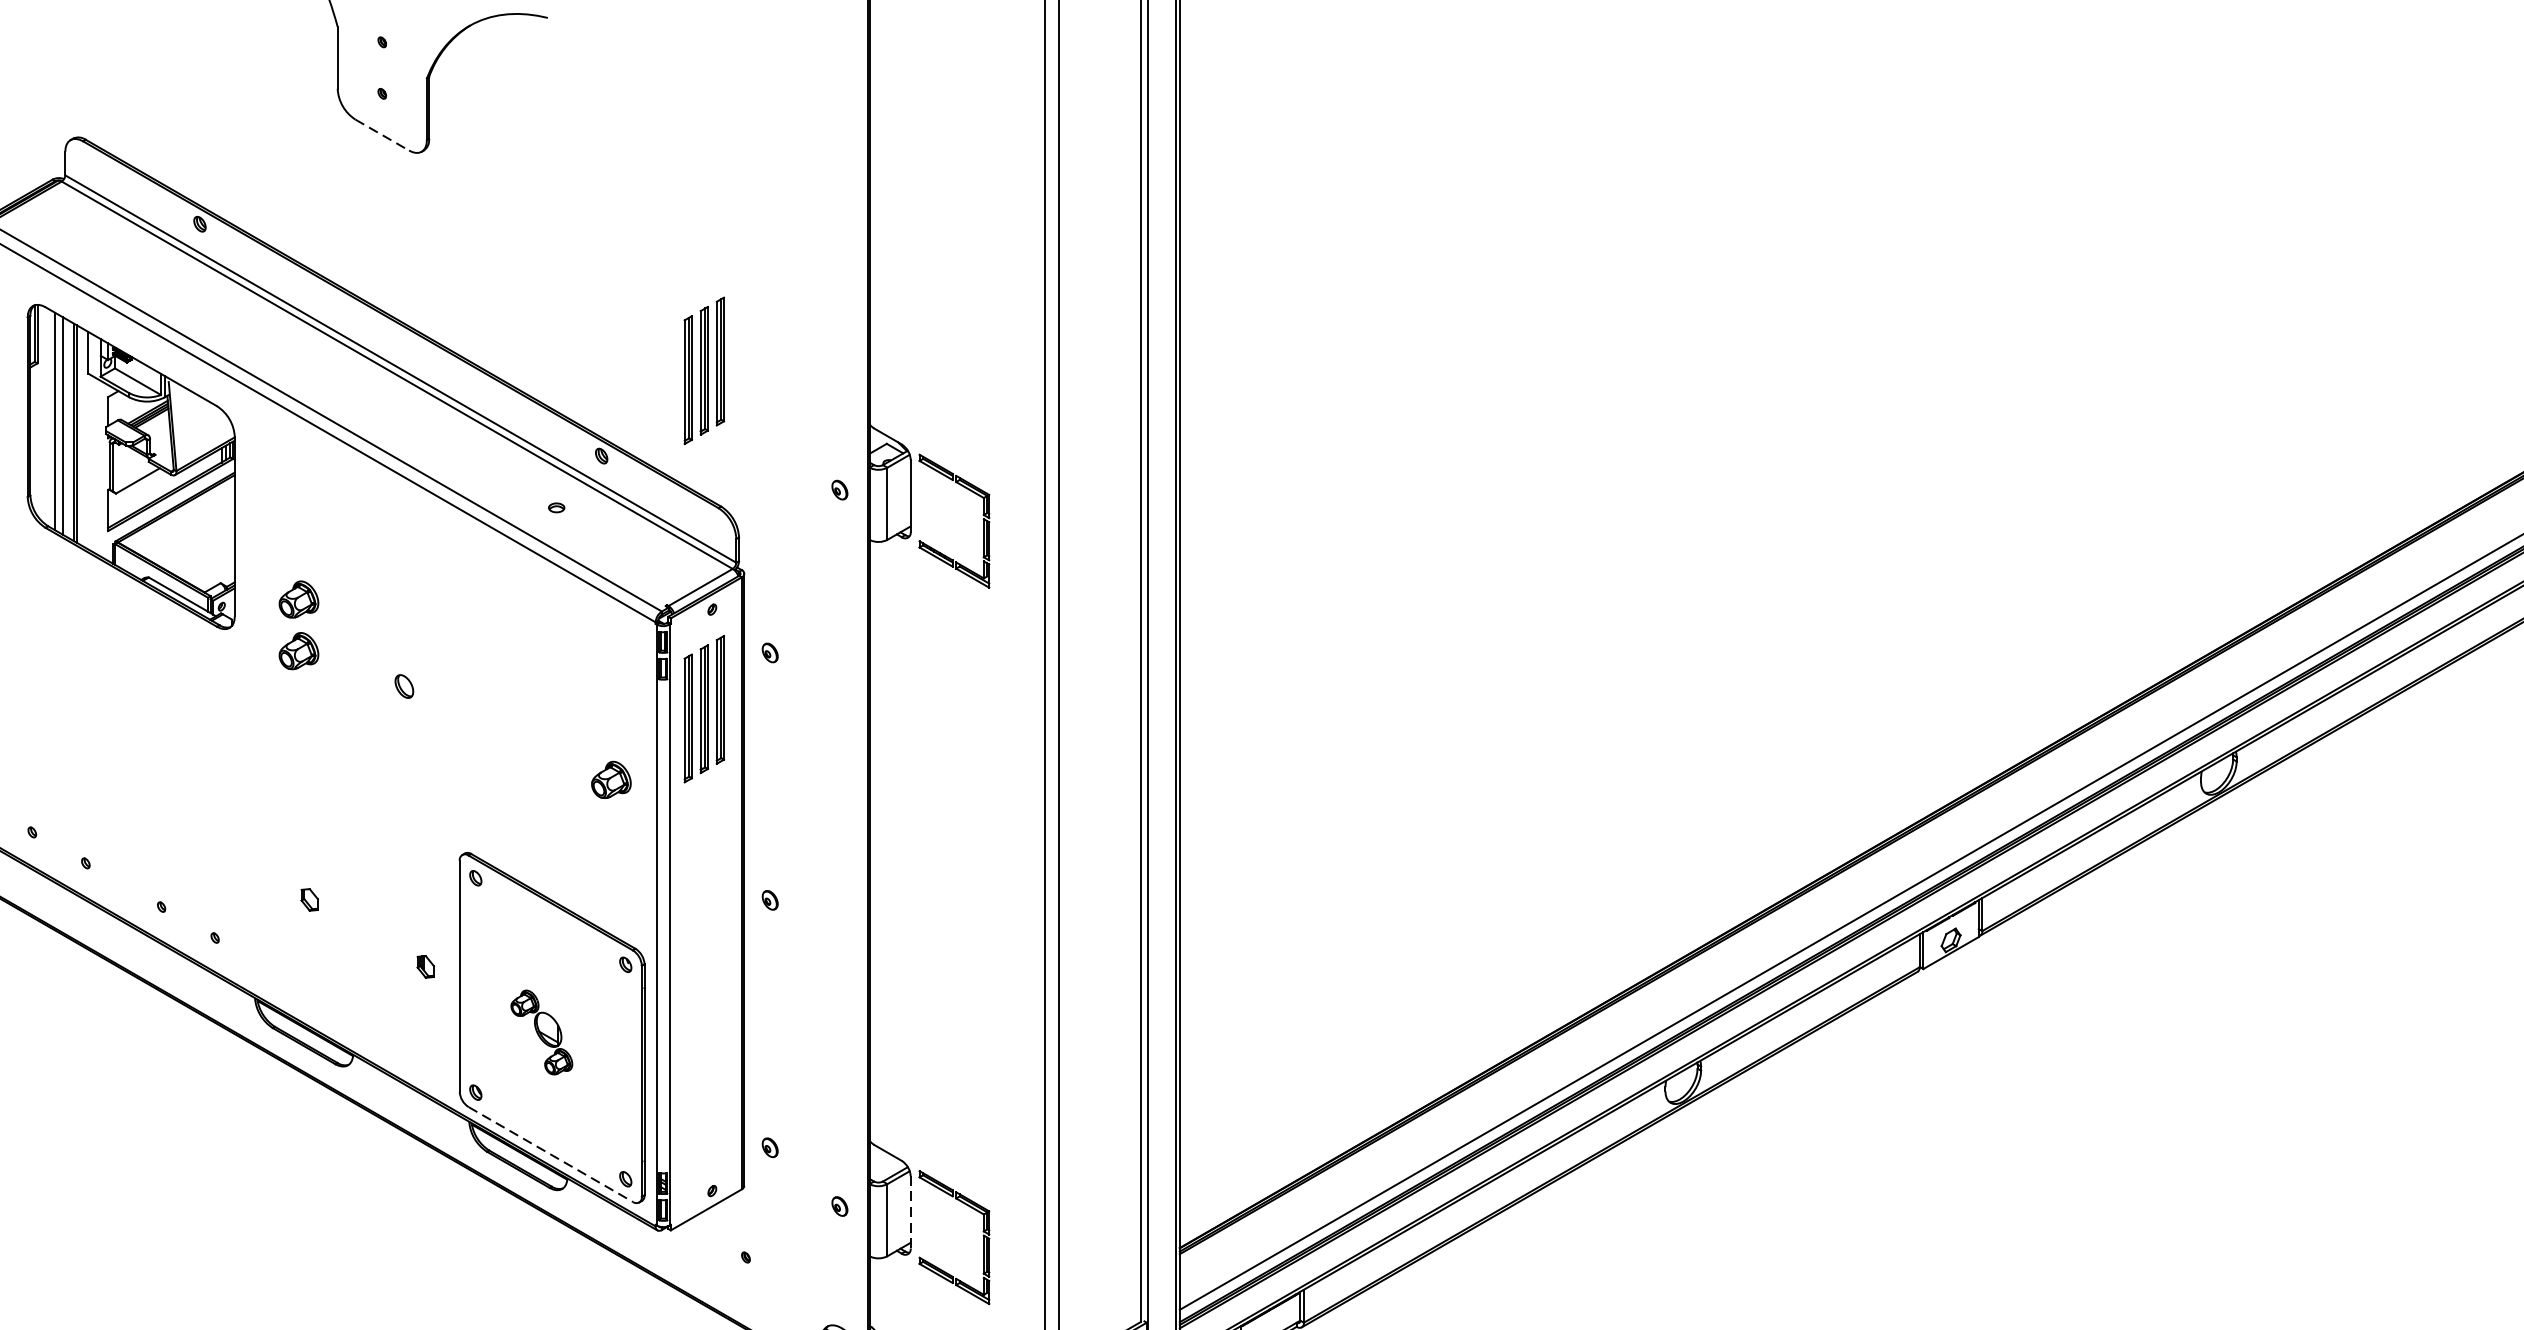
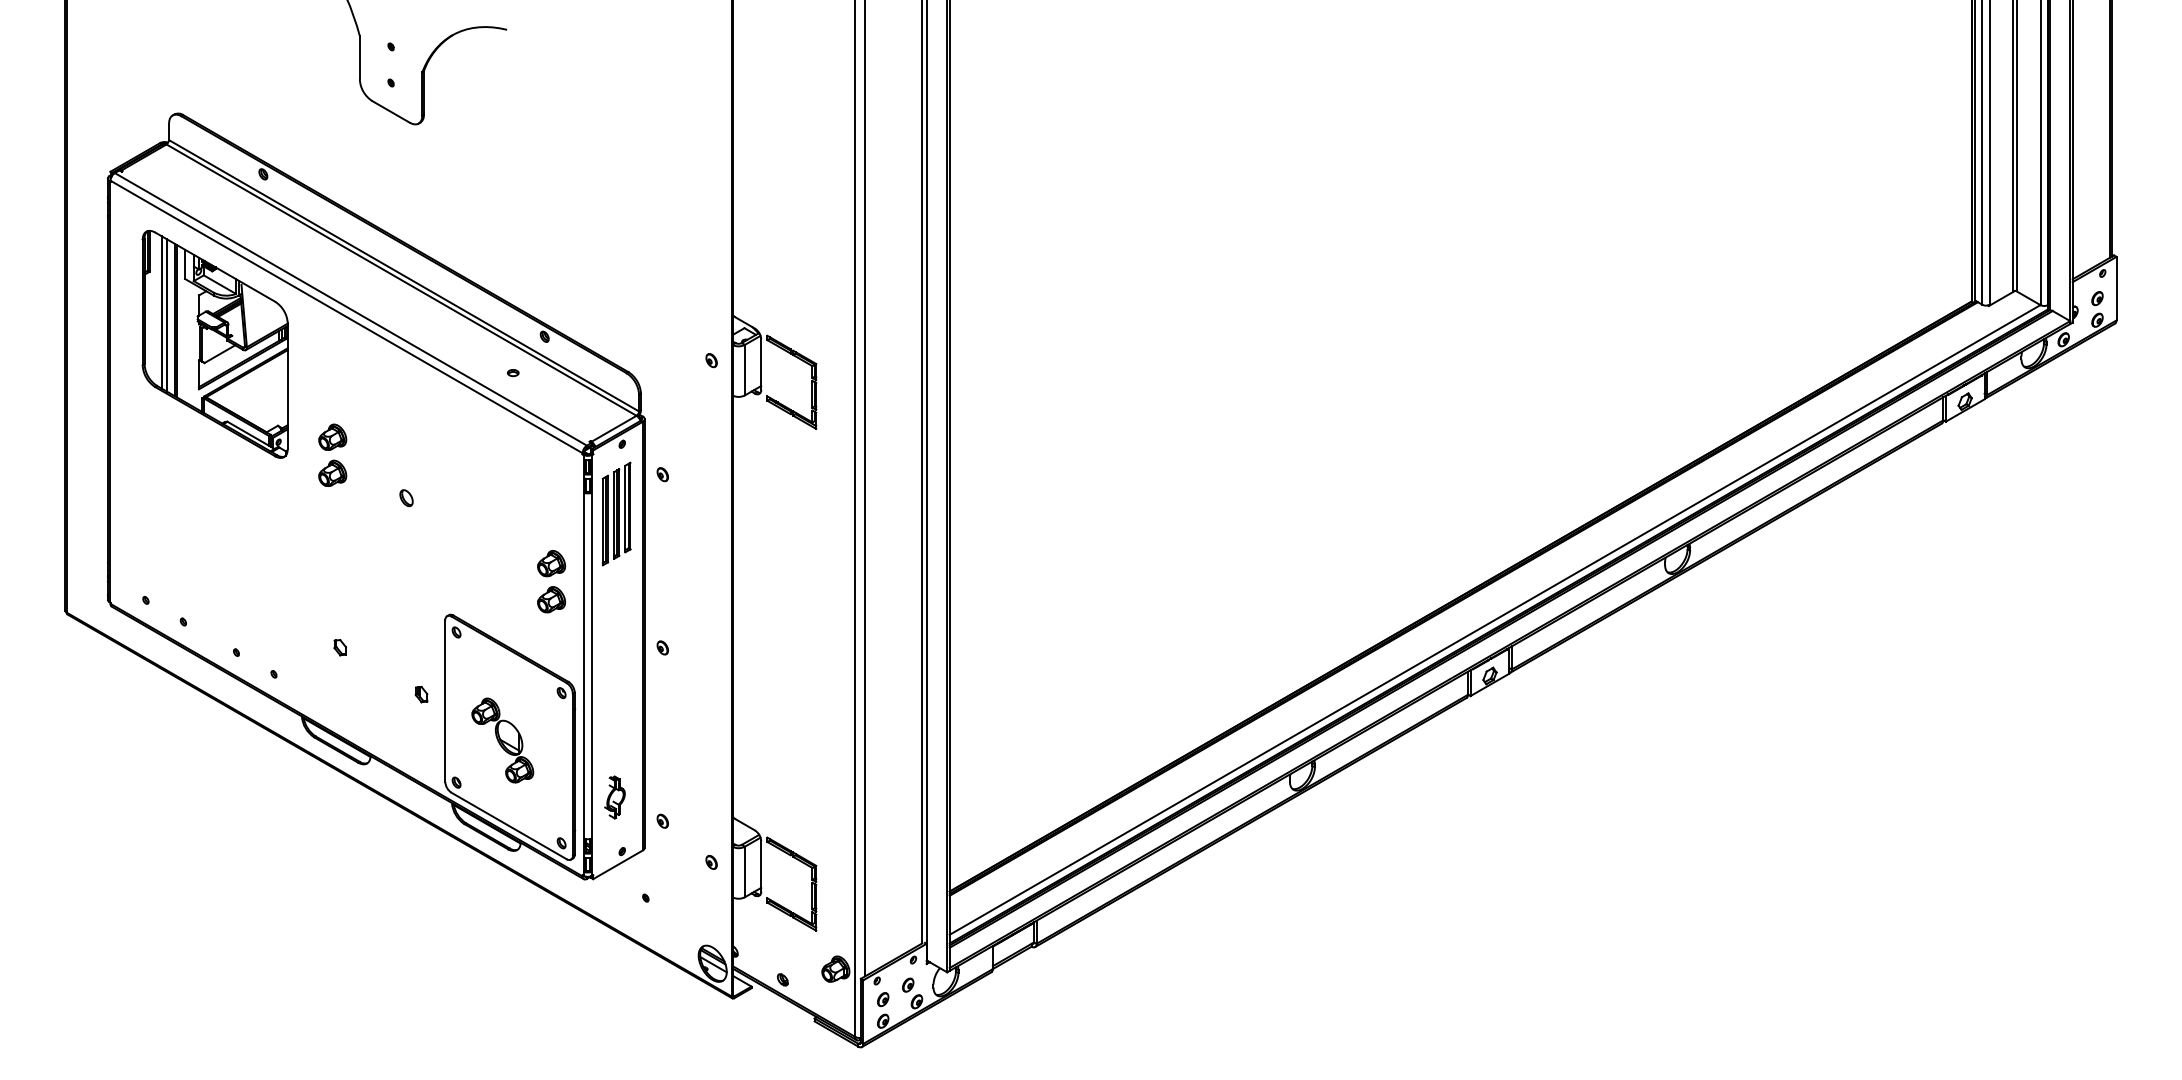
line: (382, 134) -> (391, 111), dashed -> solid
part: (704, 370) -> (616, 276), removed
part: (611, 831) -> (551, 599), added
part: (541, 1032) -> (502, 740), size x1.43
part: (701, 1113) -> (614, 797), added
line: (551, 1155) -> (509, 826), dashed -> solid
line: (911, 1212) -> (761, 866), dashed -> solid

